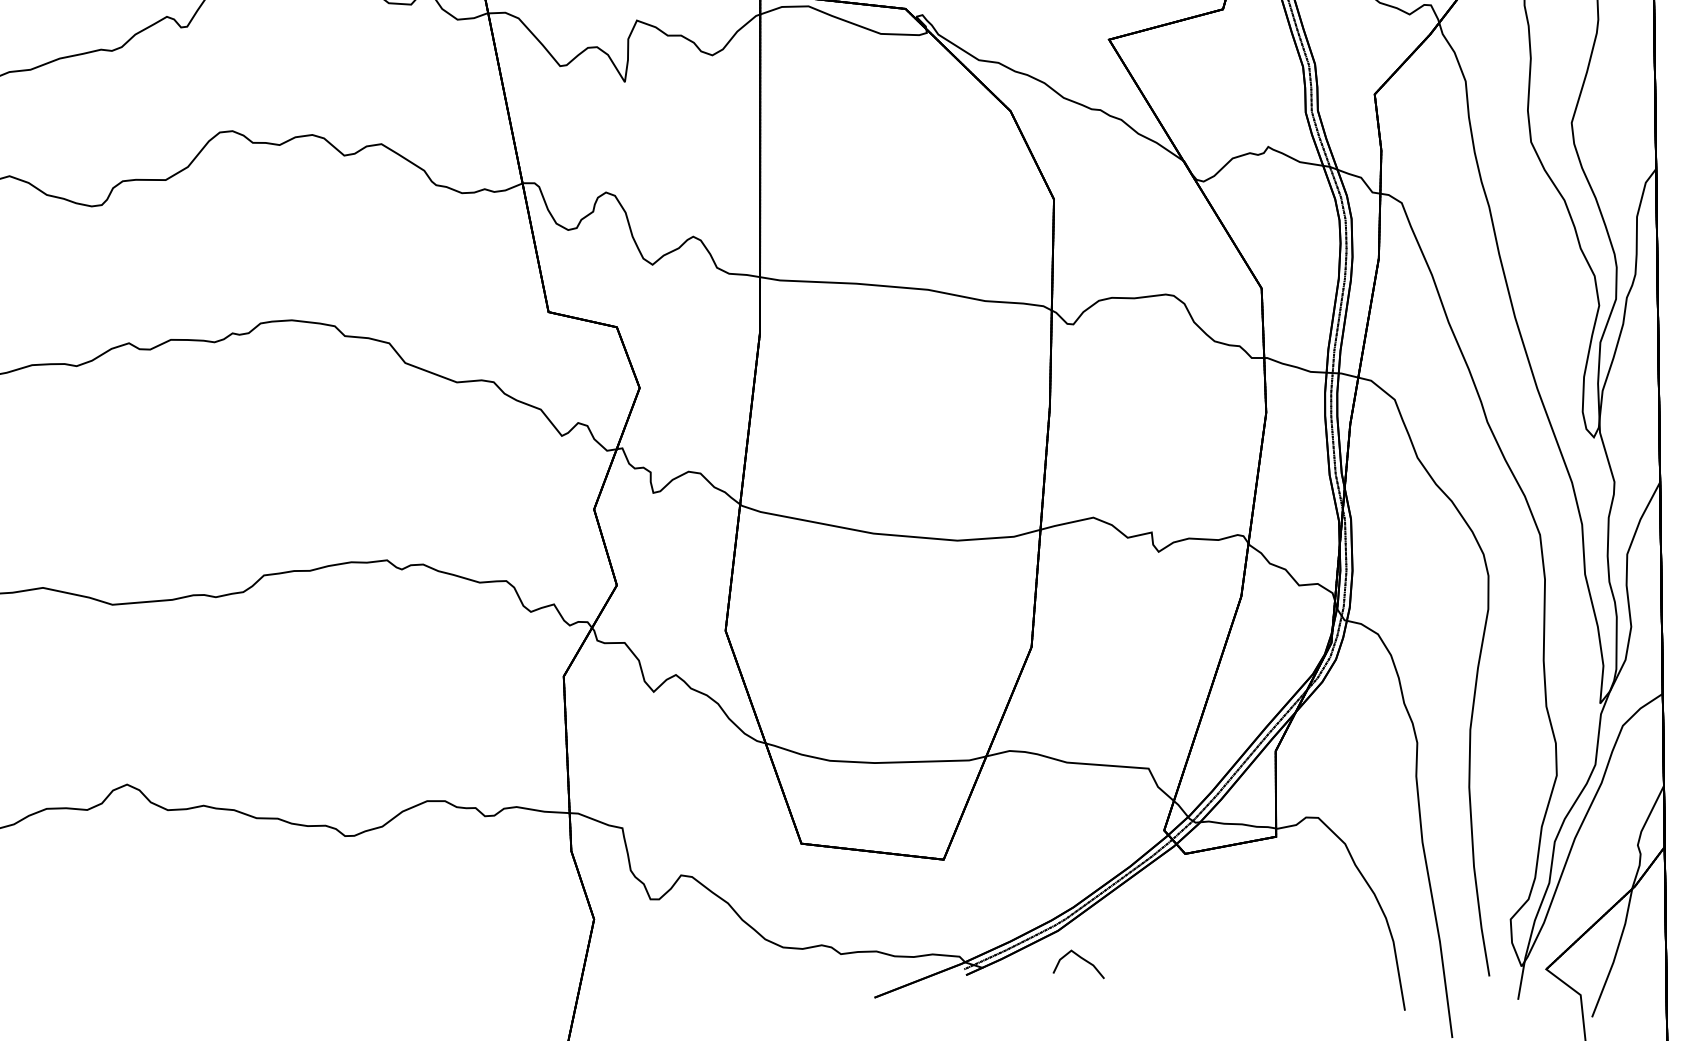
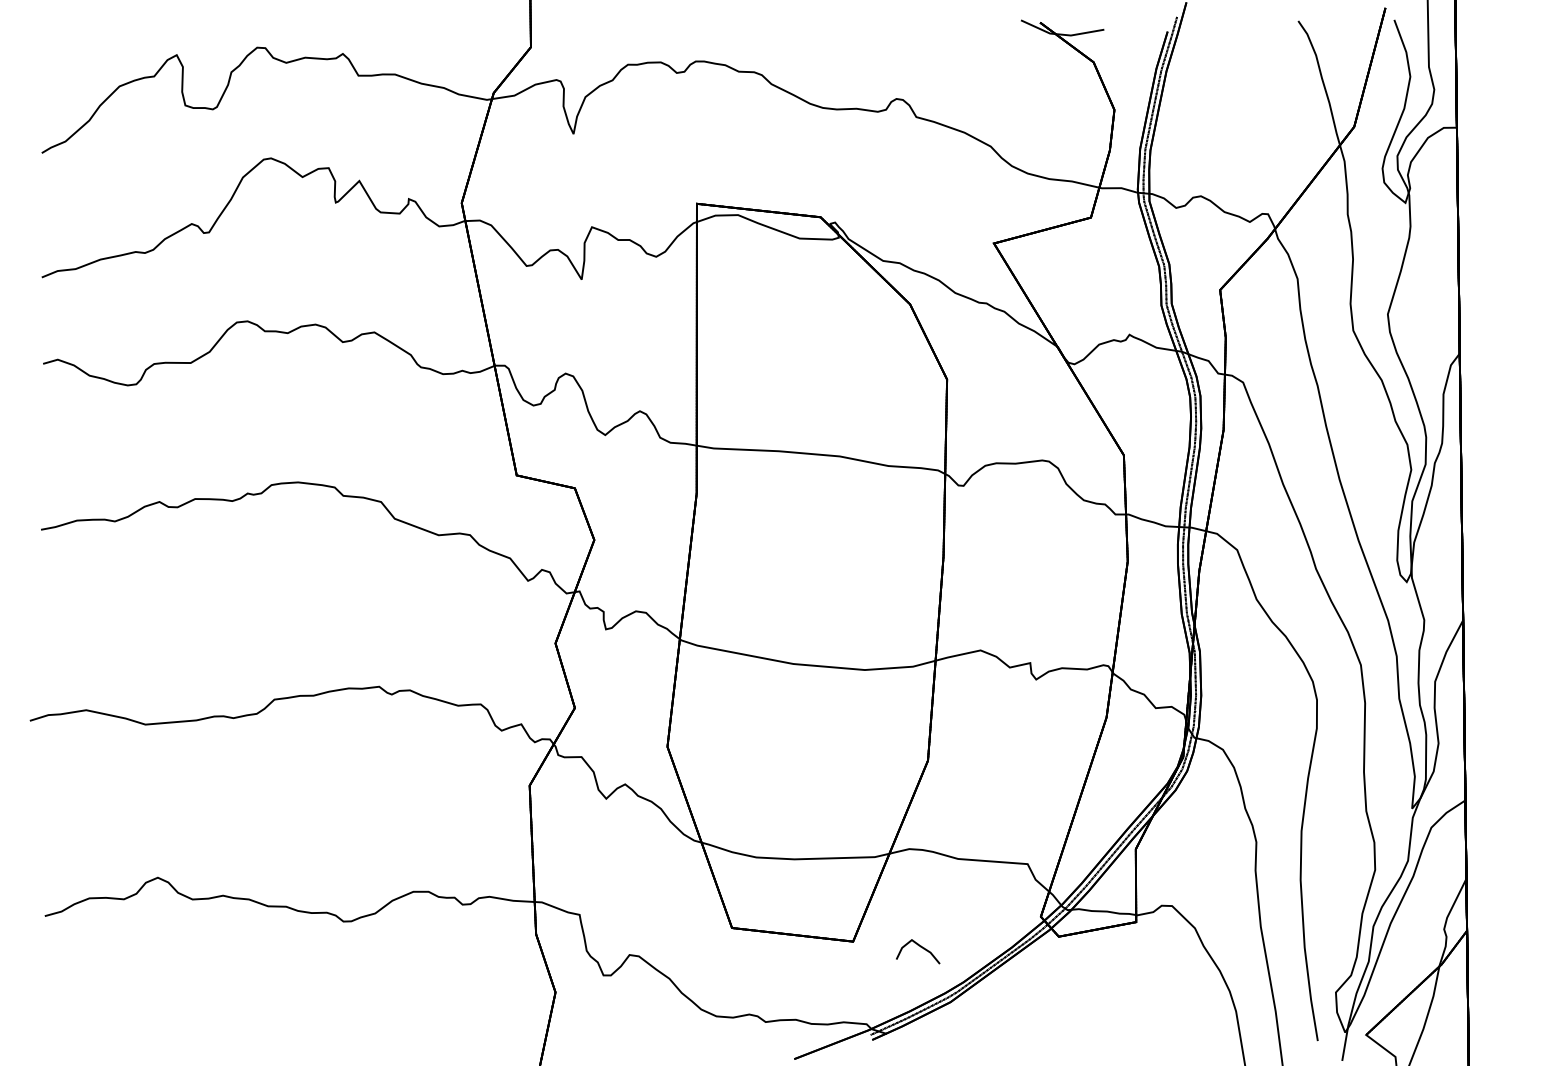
curve: (1081, 959) -> (920, 947), moved

